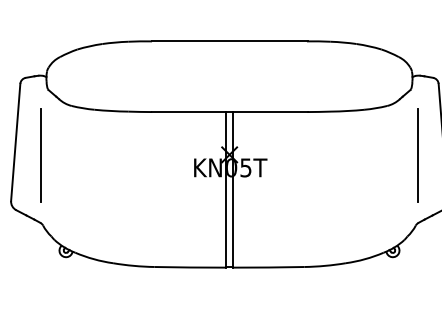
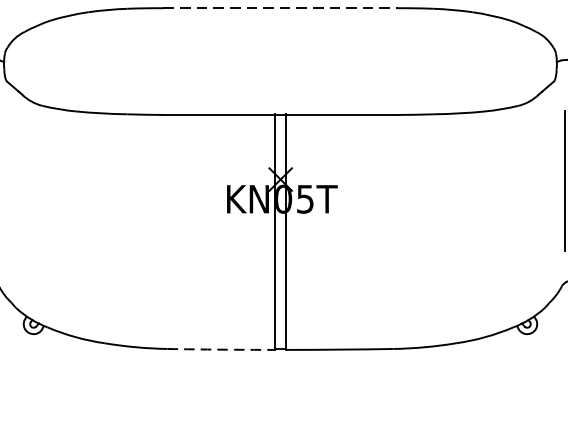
line: (229, 41) -> (280, 8), solid -> dashed
arc: (190, 267) -> (221, 349), solid -> dashed

